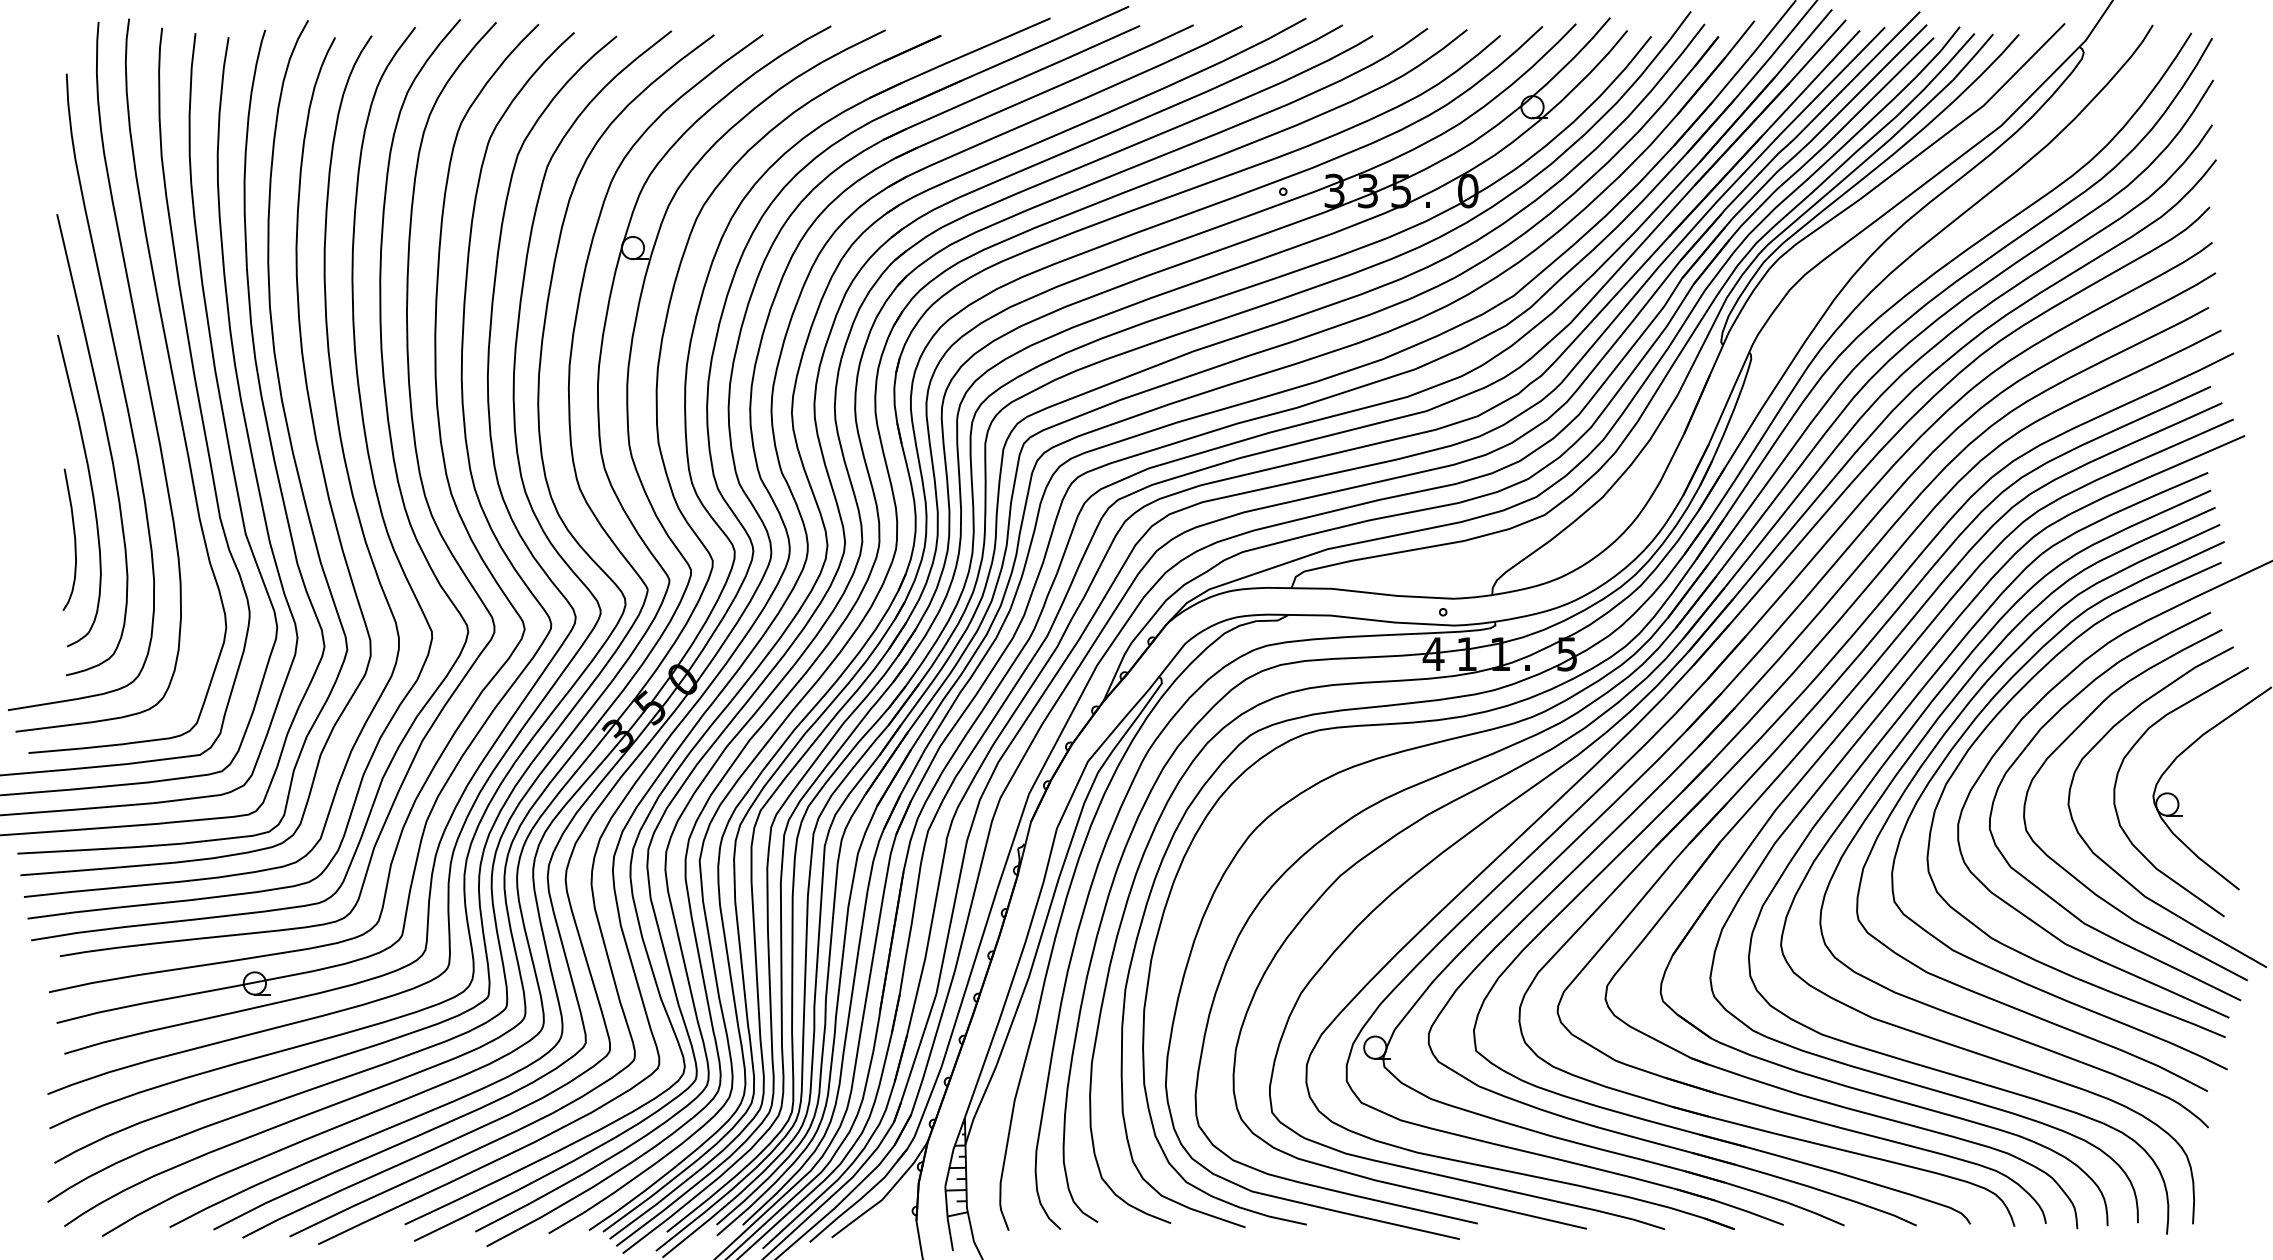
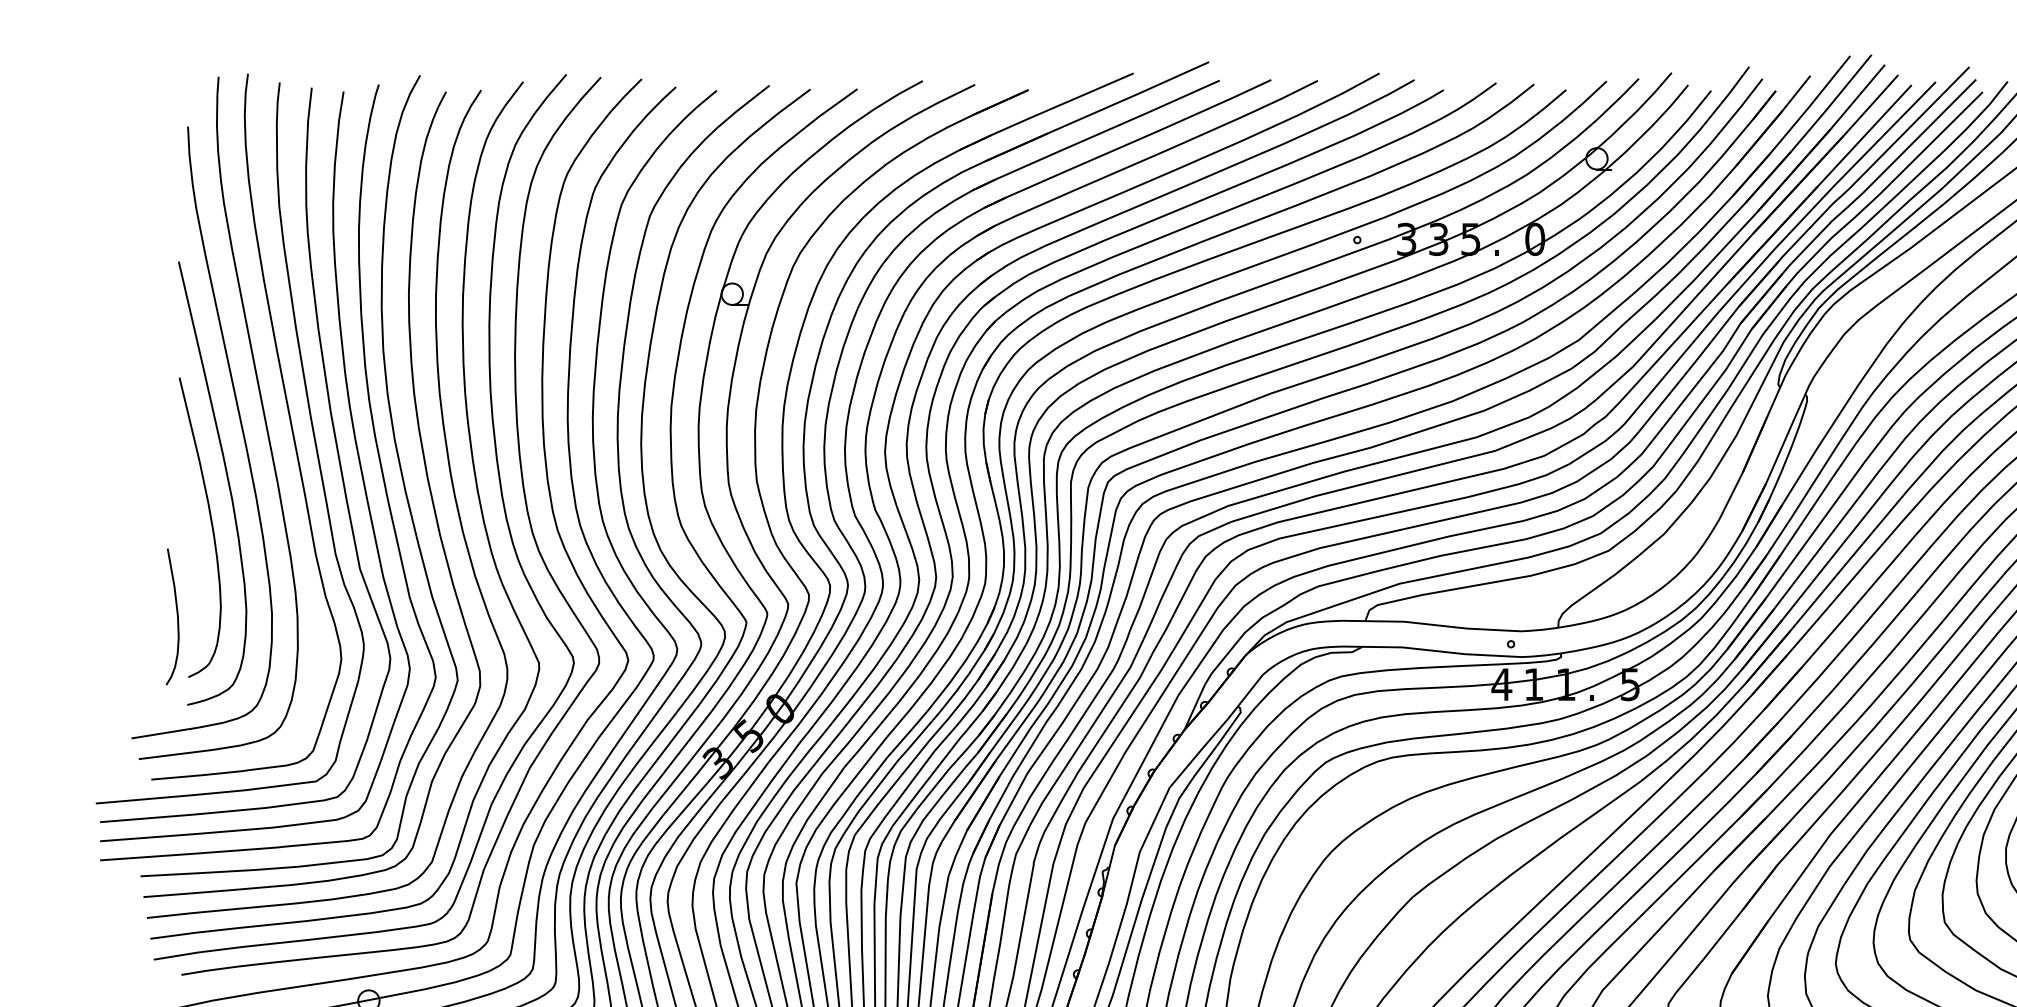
curve: (74, 539) -> (177, 616), moved

